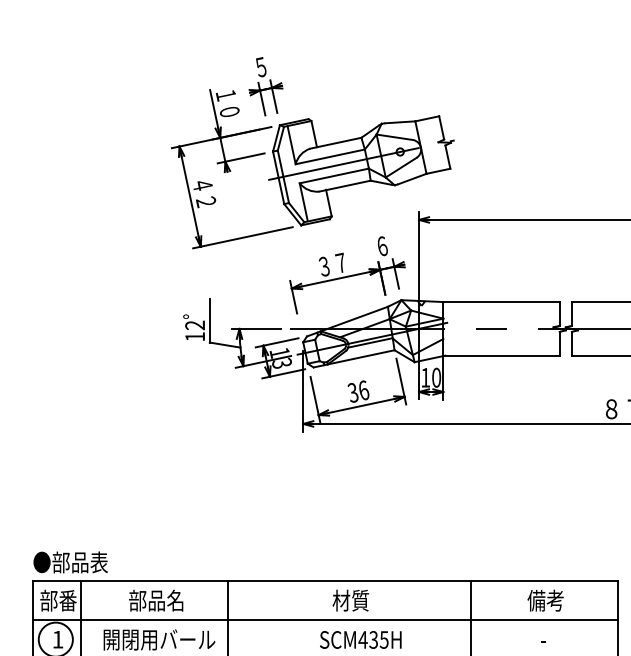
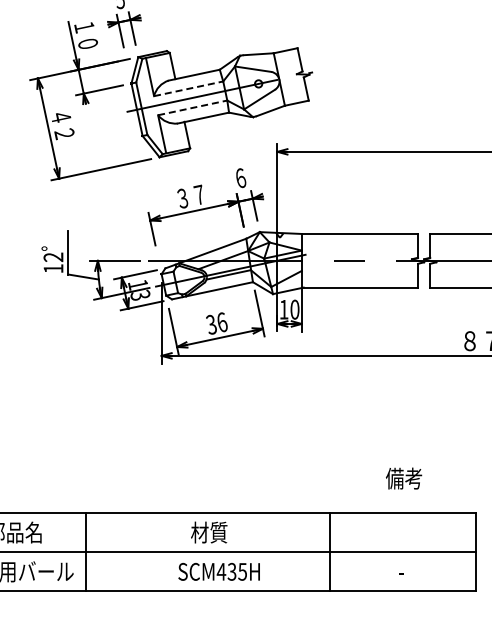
line: (330, 156) -> (188, 88), solid -> dashed
line: (334, 175) -> (192, 107), solid -> dashed
text: (545, 600) -> (403, 478), moved

